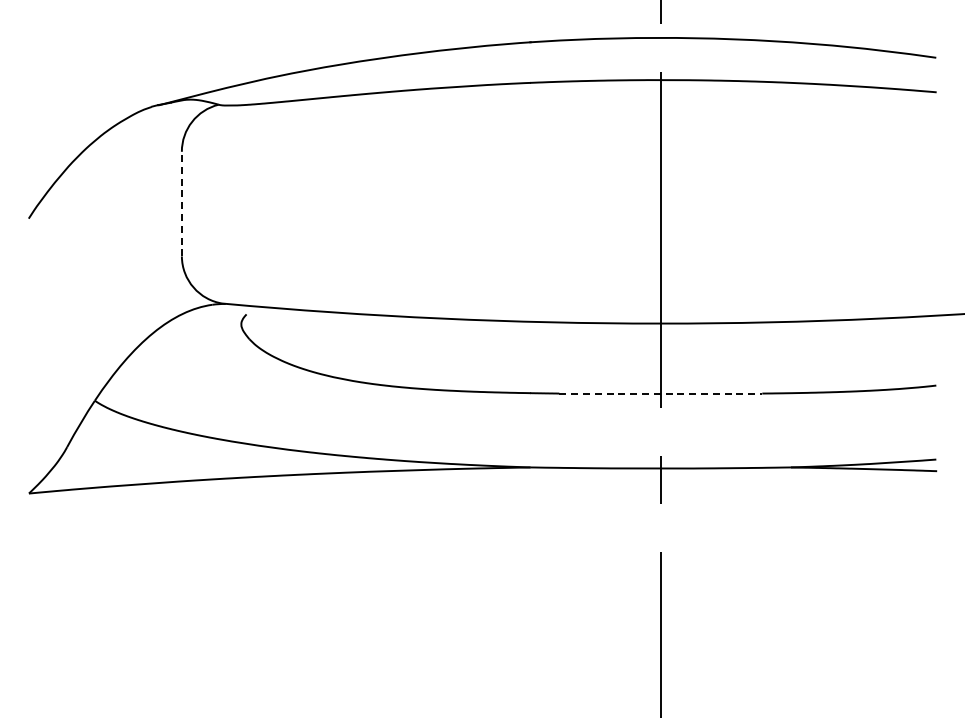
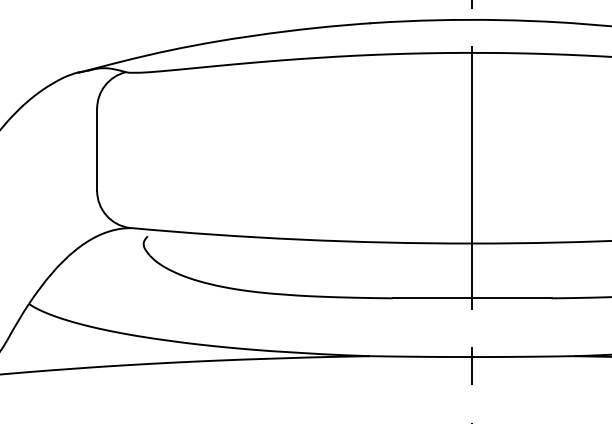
line: (181, 203) -> (96, 149), dashed -> solid
line: (661, 393) -> (472, 298), dashed -> solid

